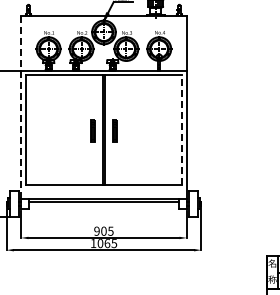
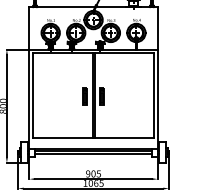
line: (21, 106) -> (29, 77), dashed -> solid
line: (182, 130) -> (154, 95), dashed -> solid
line: (103, 205) -> (93, 153), added

